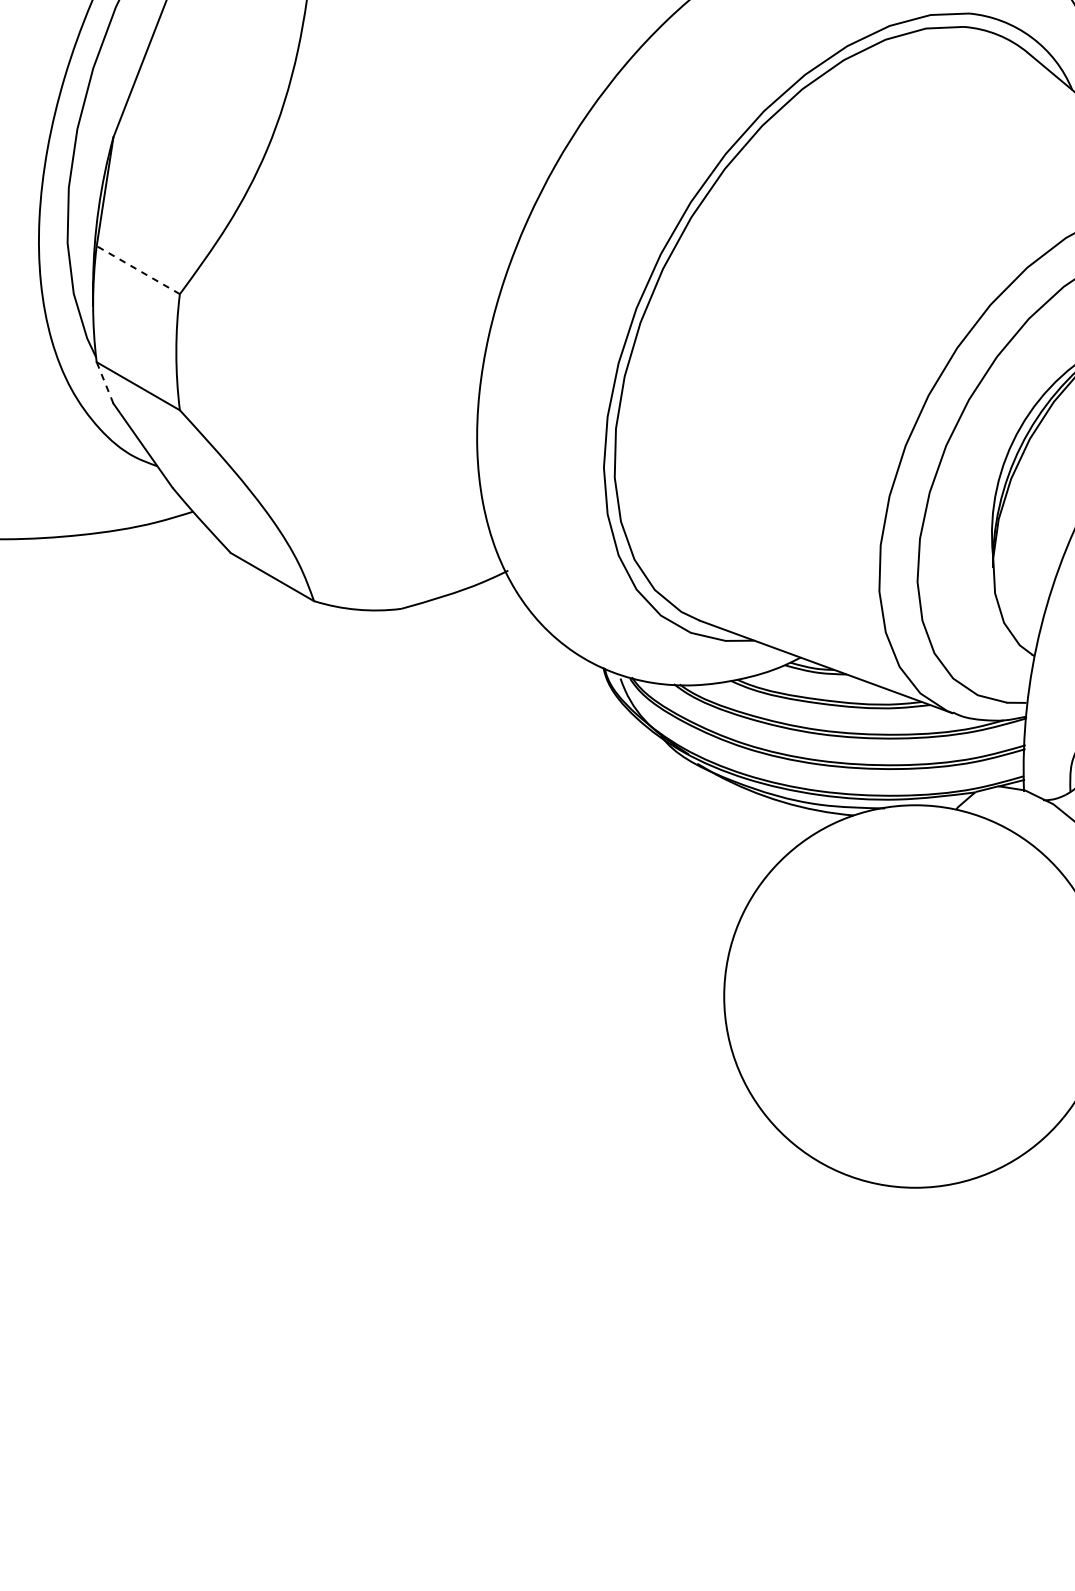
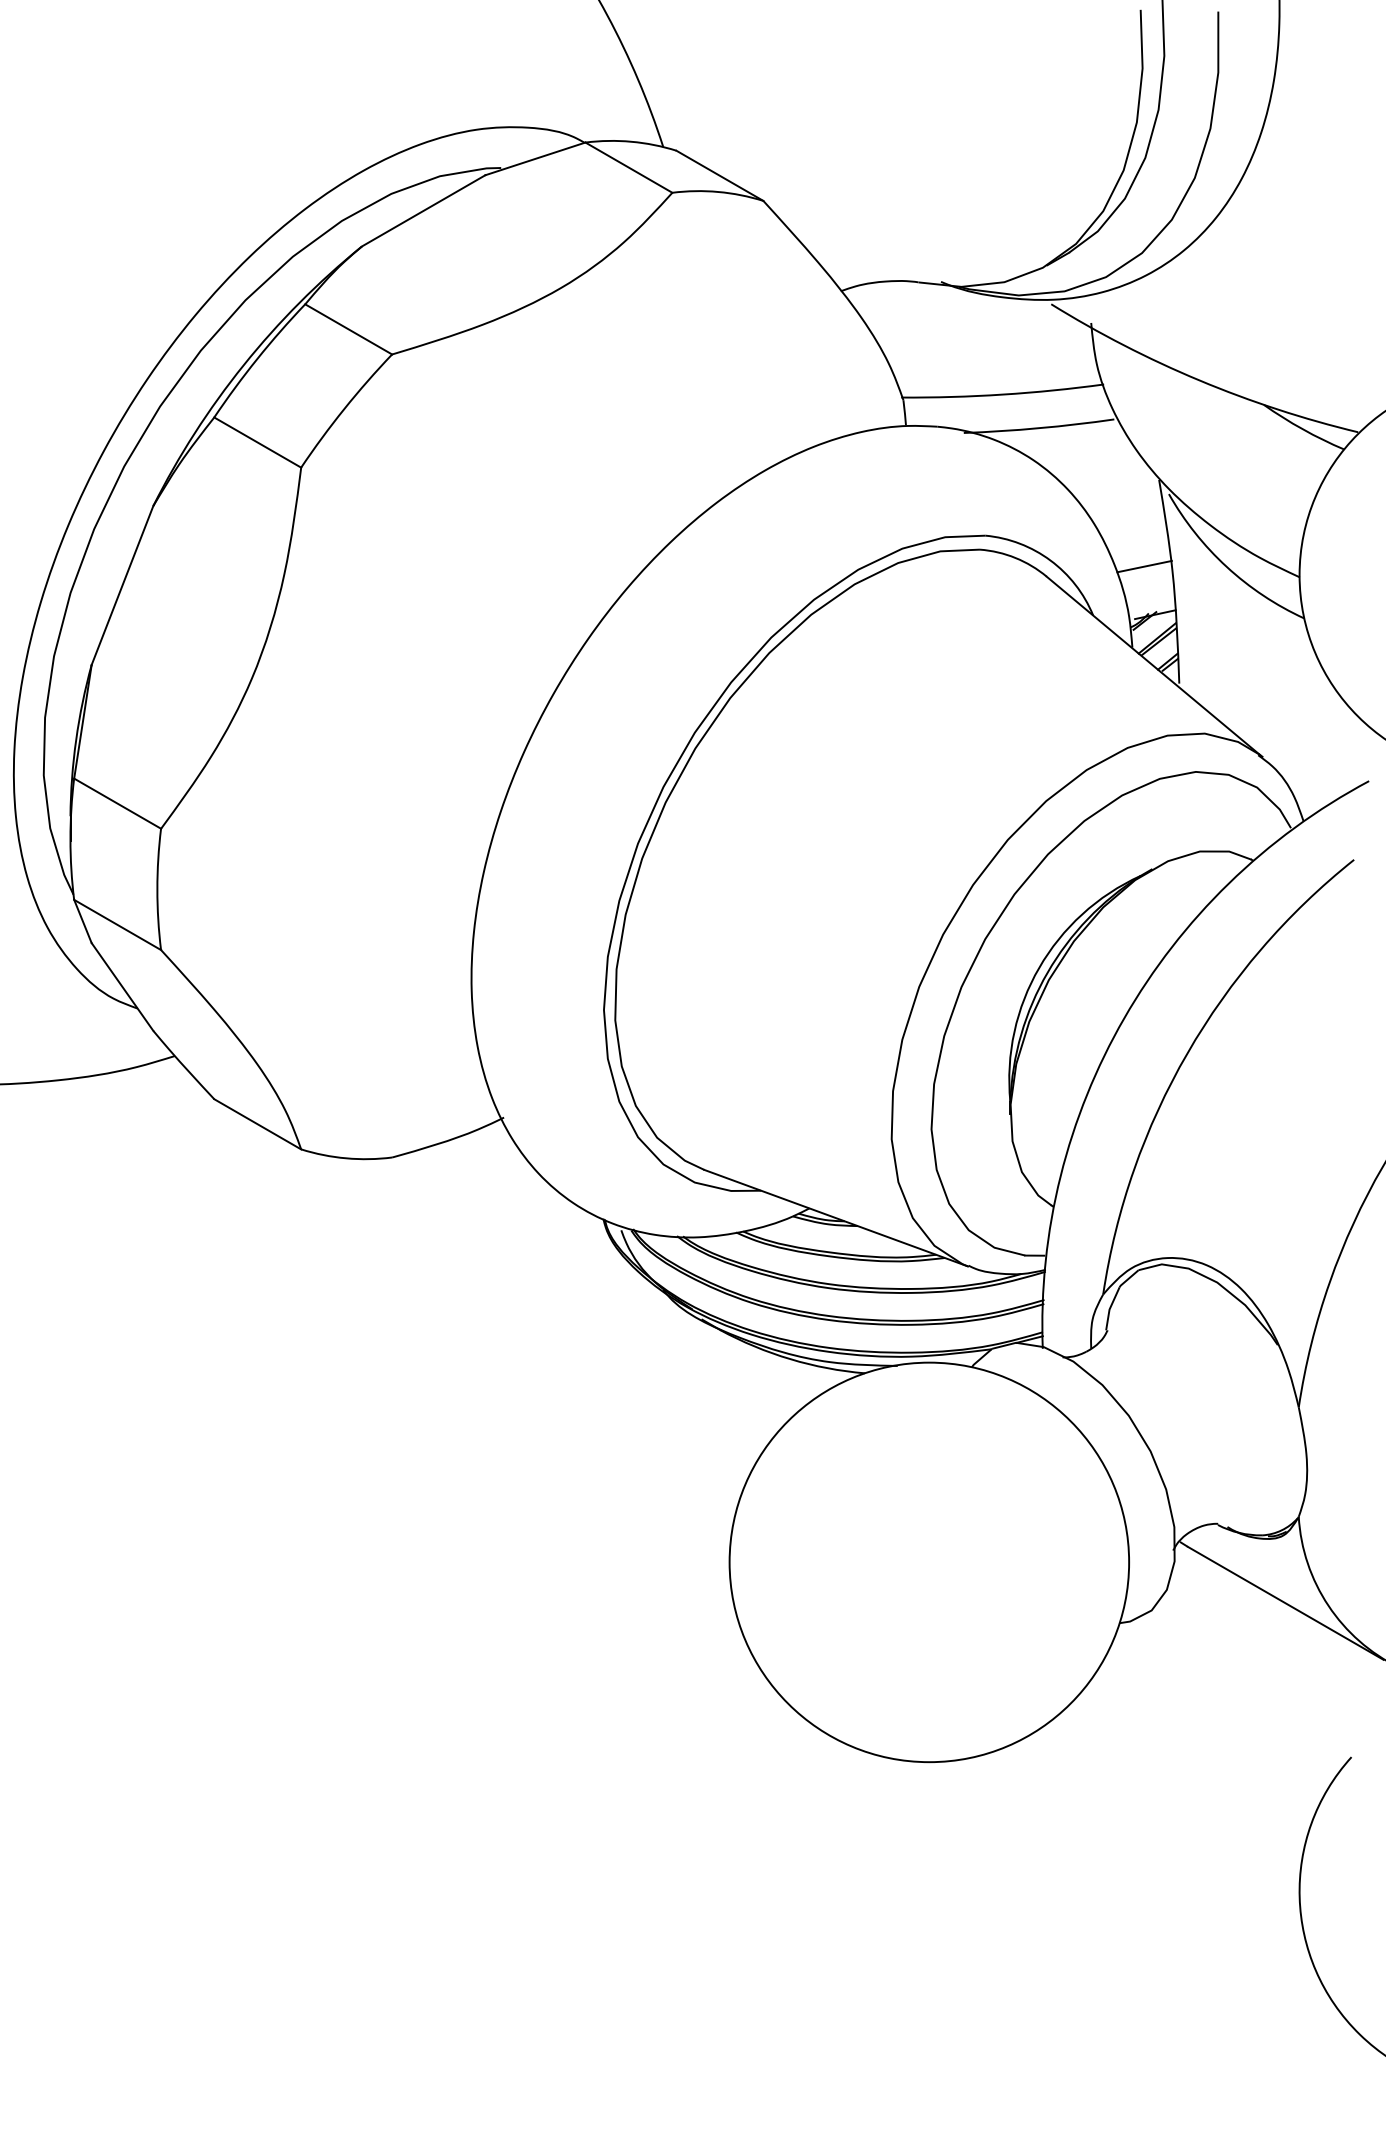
line: (138, 269) -> (117, 803), dashed -> solid
line: (104, 382) -> (82, 921), dashed -> solid

